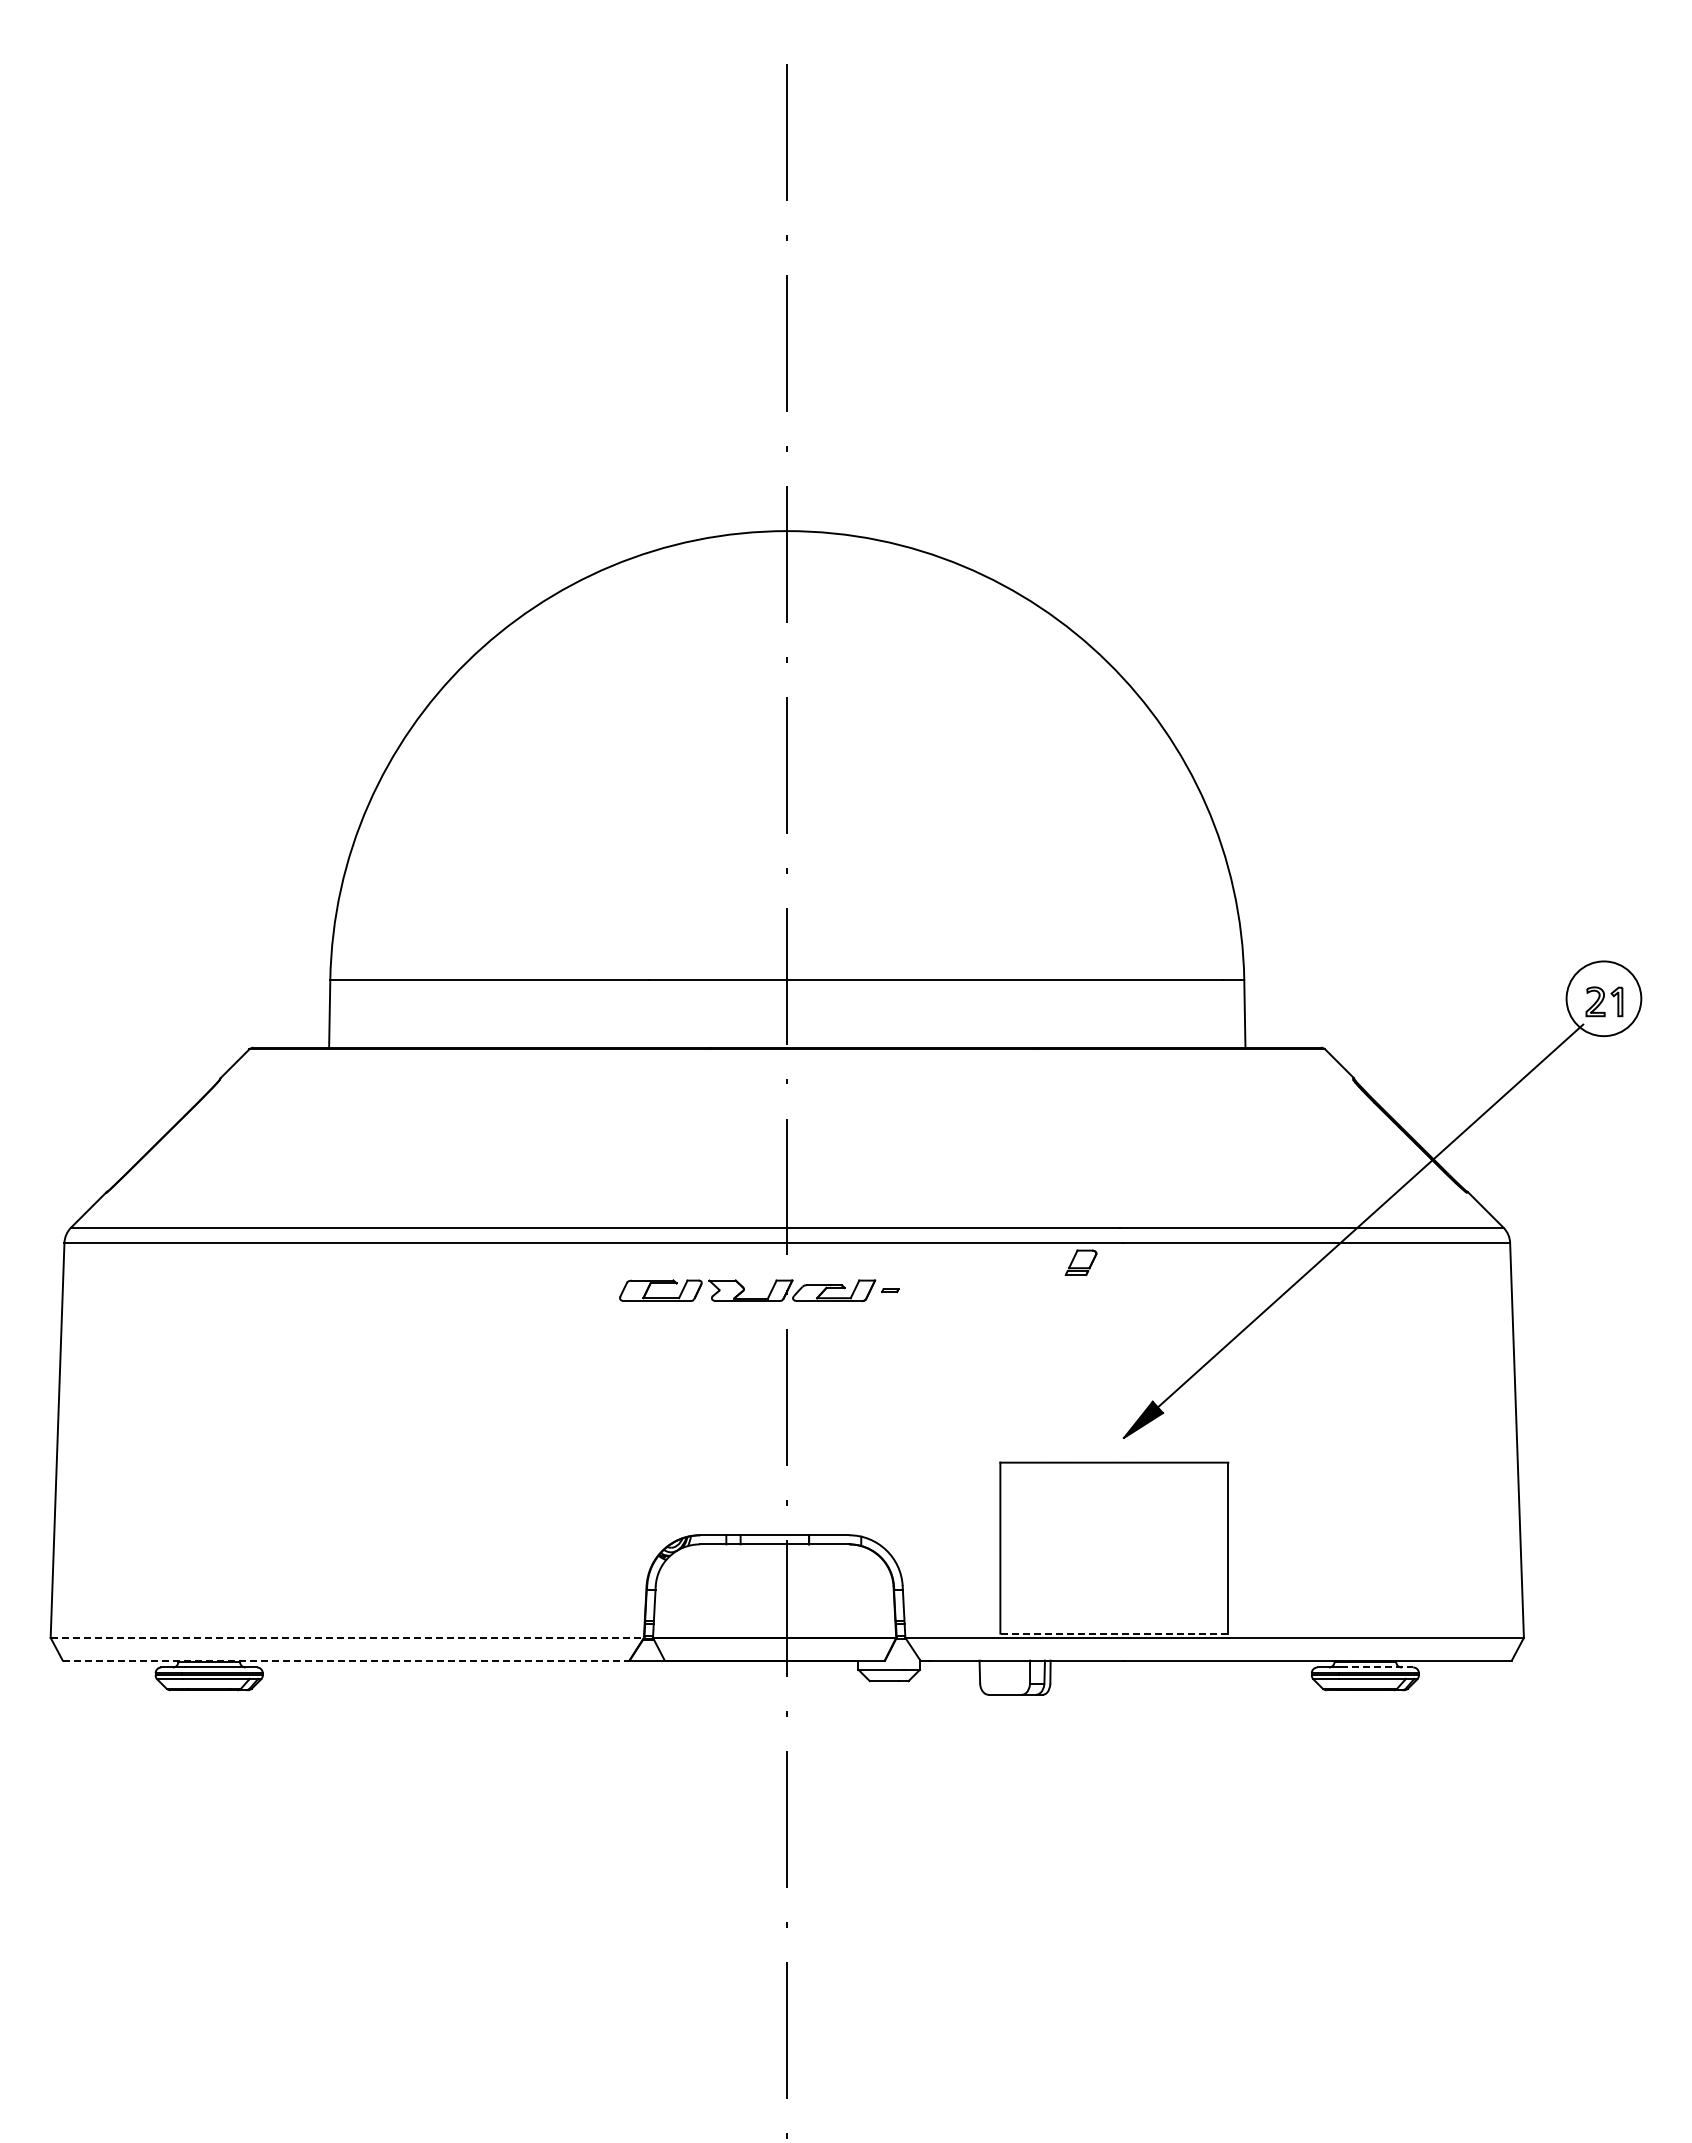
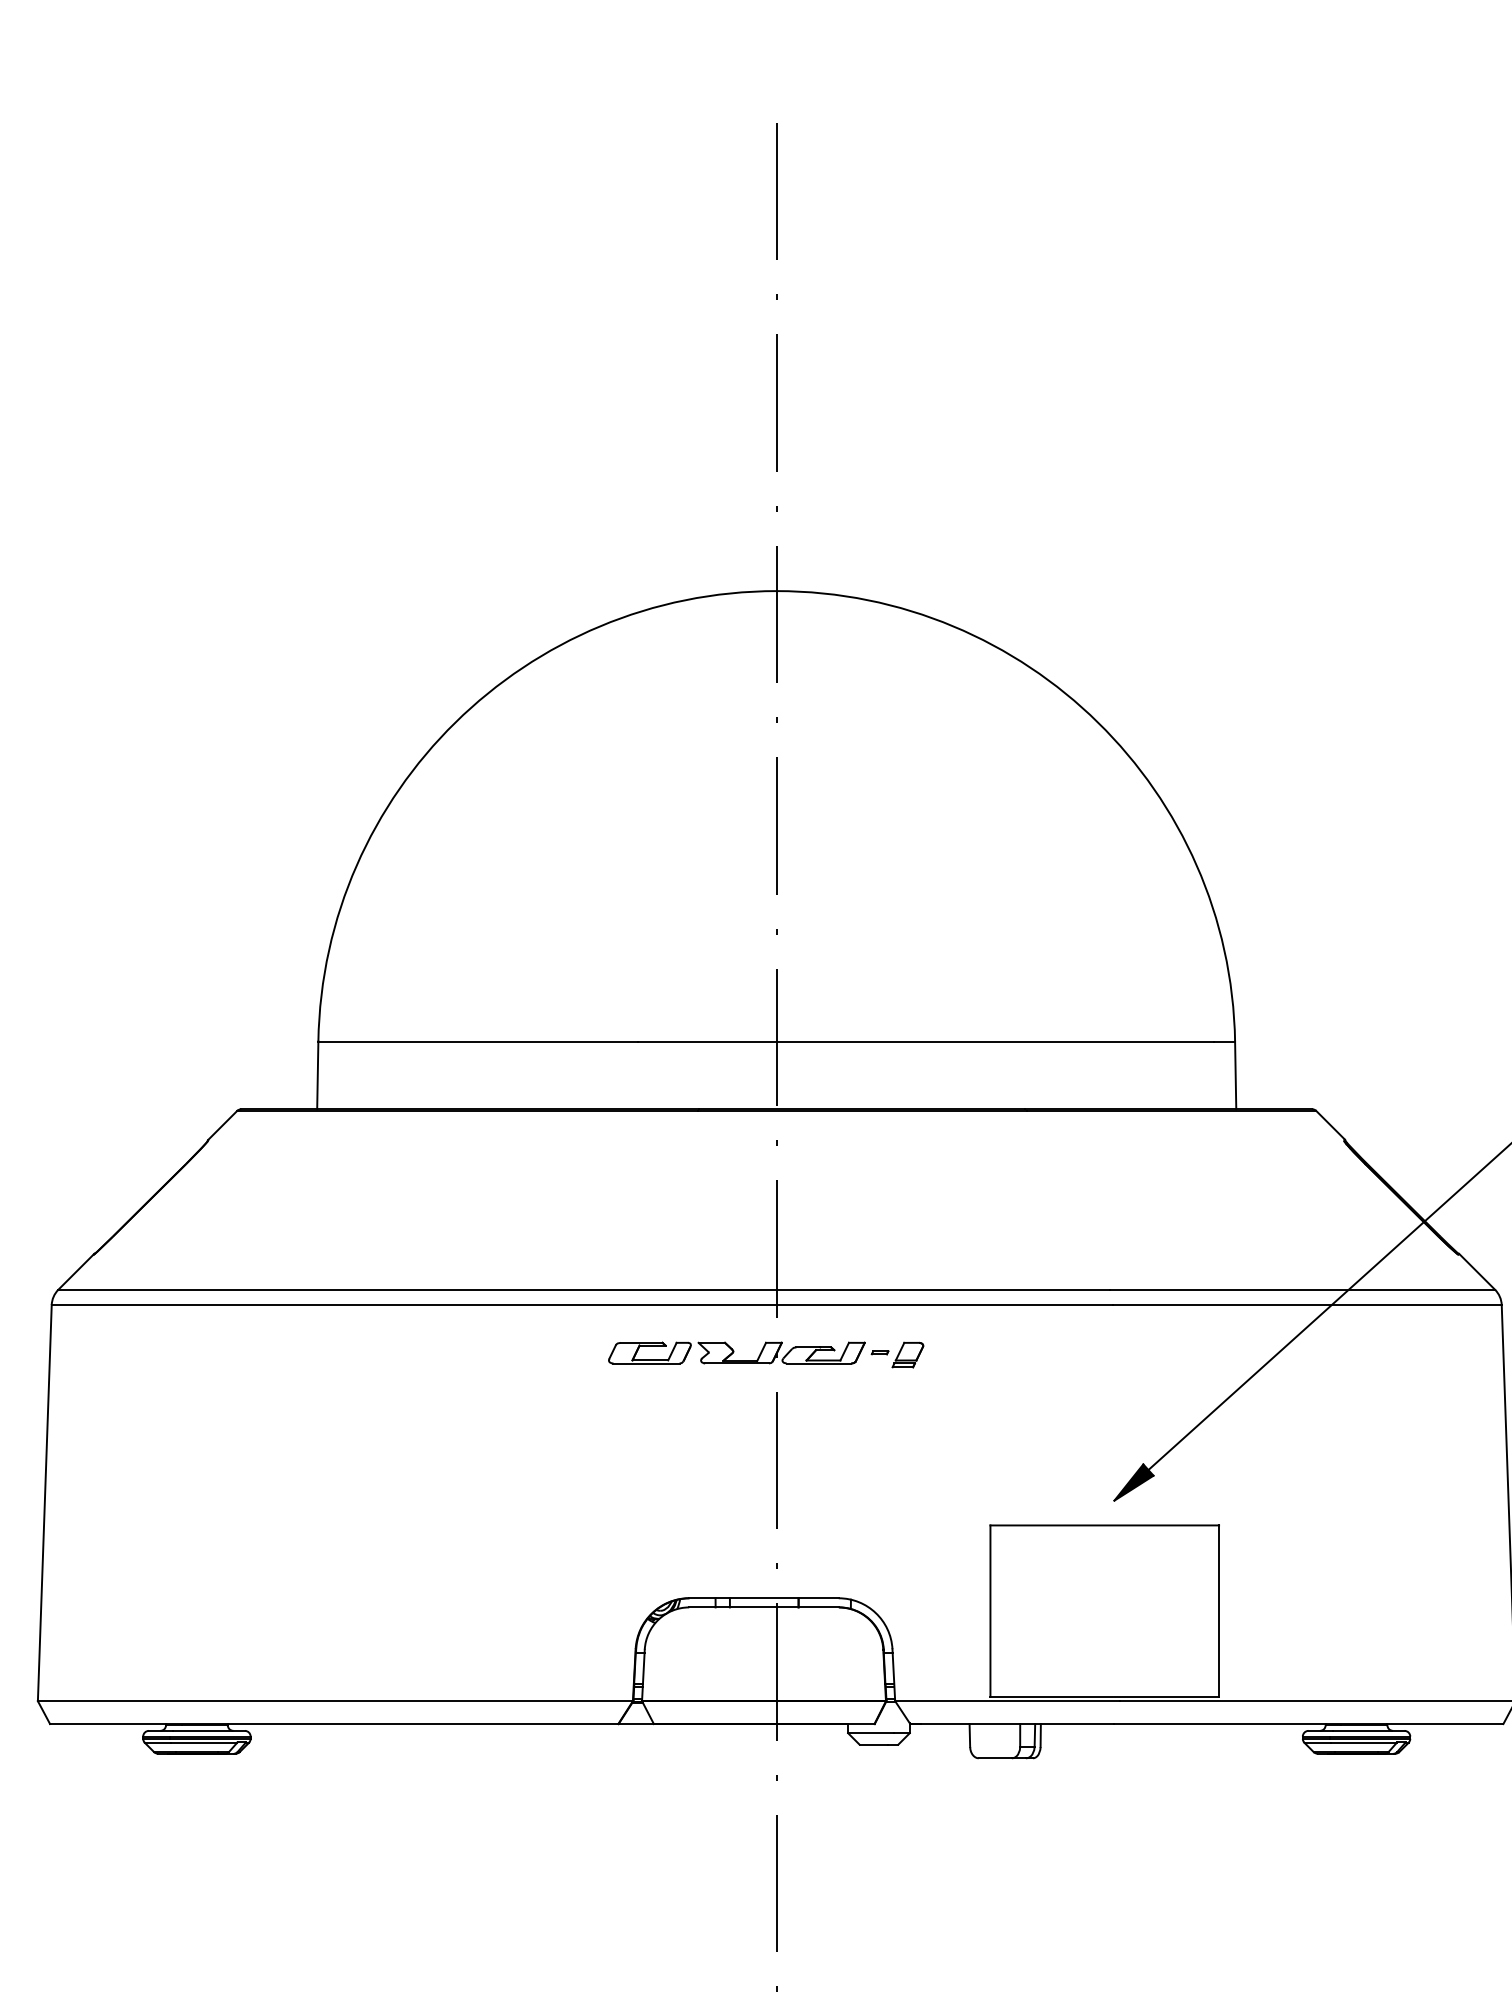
part: (1080, 1262) -> (907, 1354), moved
line: (1114, 1633) -> (1104, 1696), dashed -> solid
line: (347, 1637) -> (335, 1700), dashed -> solid
line: (346, 1660) -> (334, 1723), dashed -> solid
line: (1377, 1667) -> (1368, 1730), dashed -> solid

